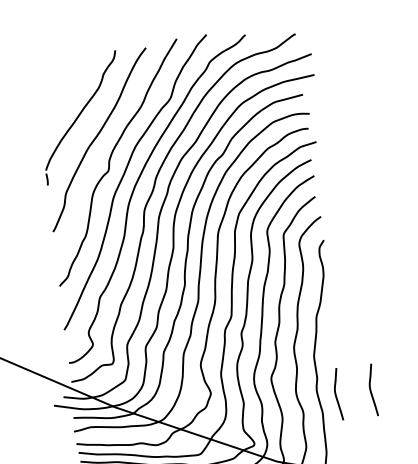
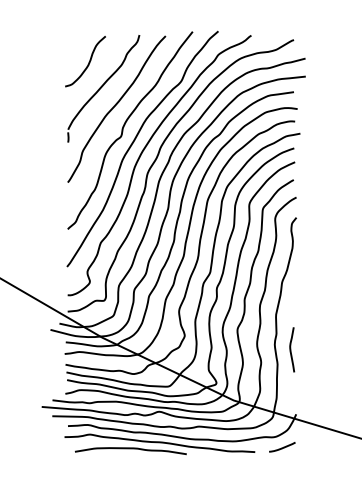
curve: (60, 89) -> (88, 62), added
curve: (371, 389) -> (321, 349), removed

